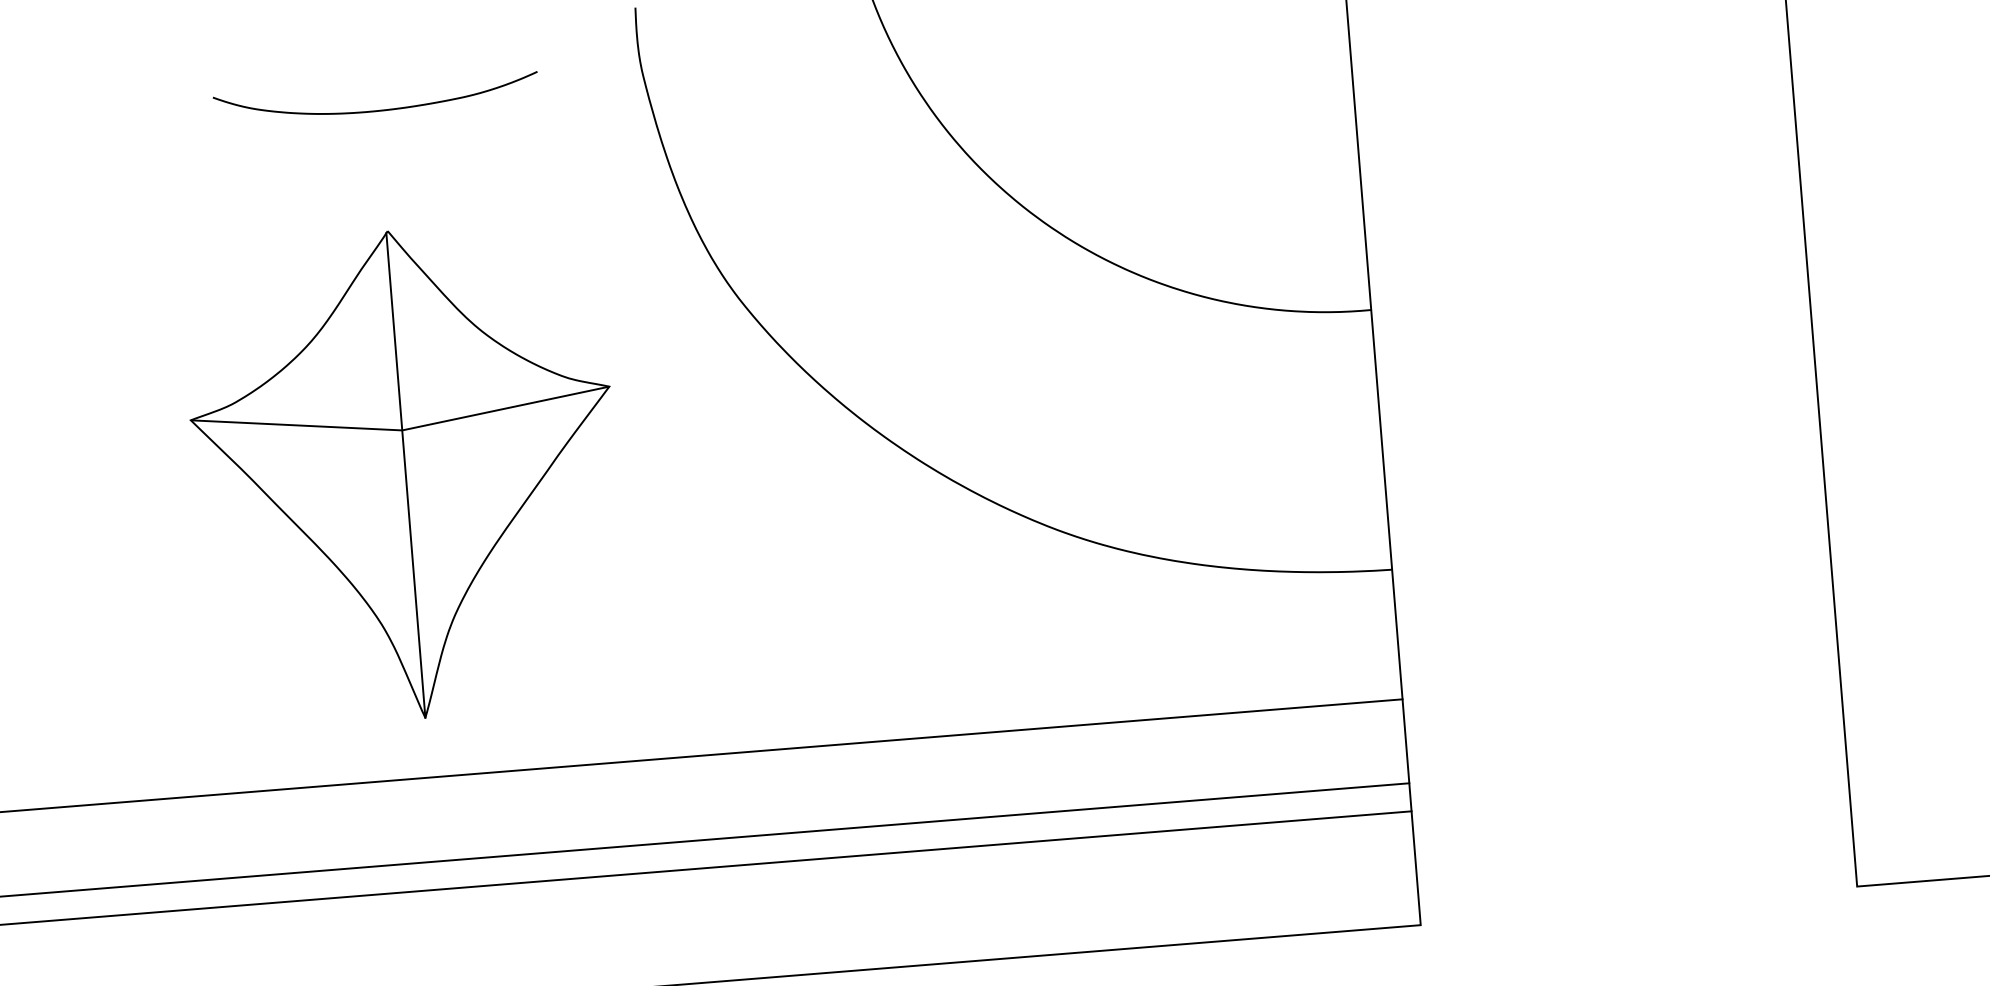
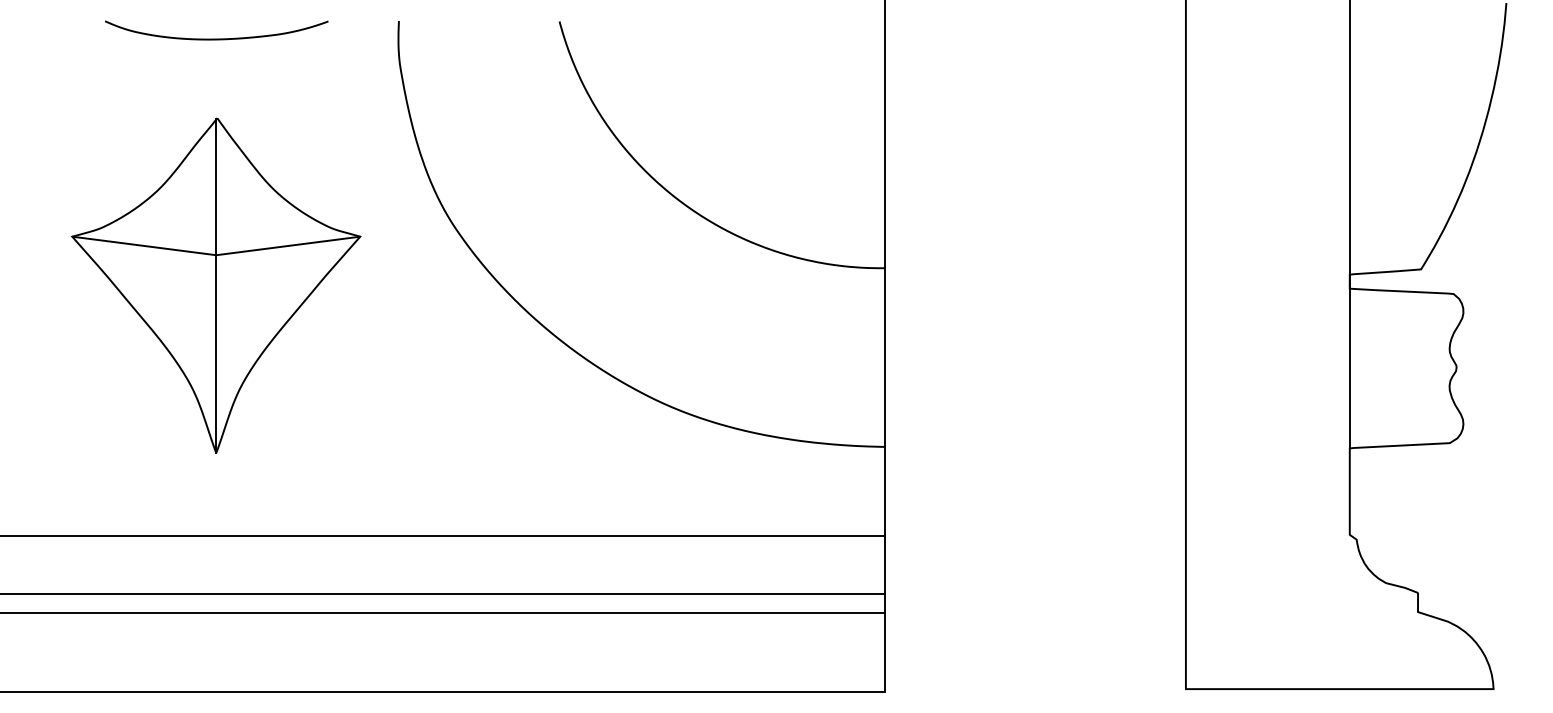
curve: (376, 109) -> (216, 38), moved
part: (404, 474) -> (215, 285), moved

